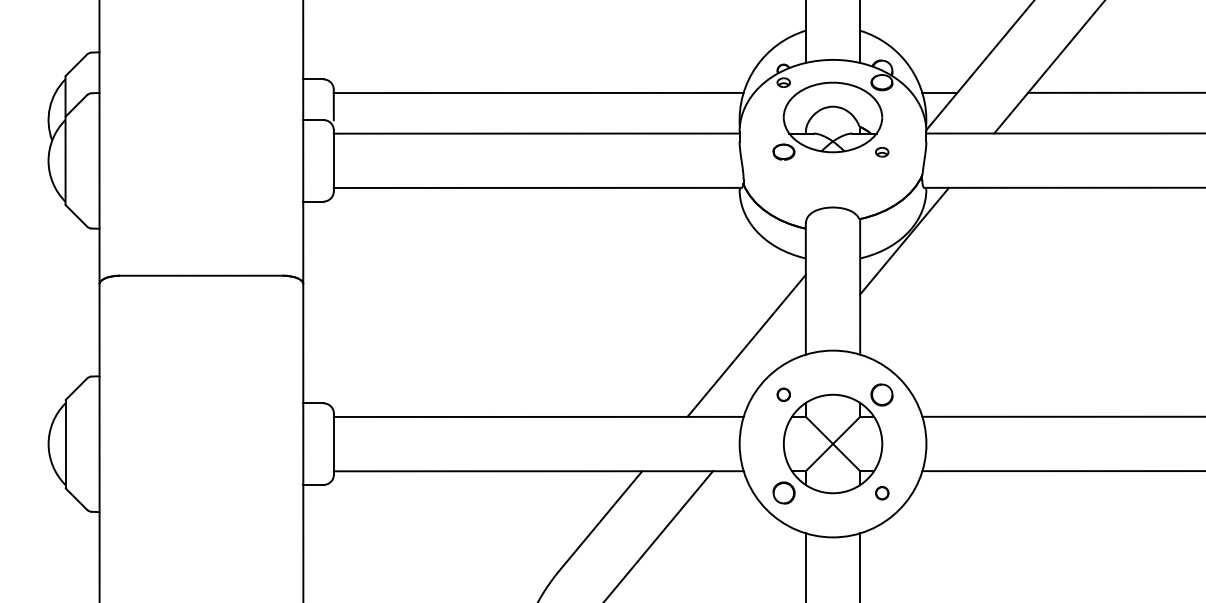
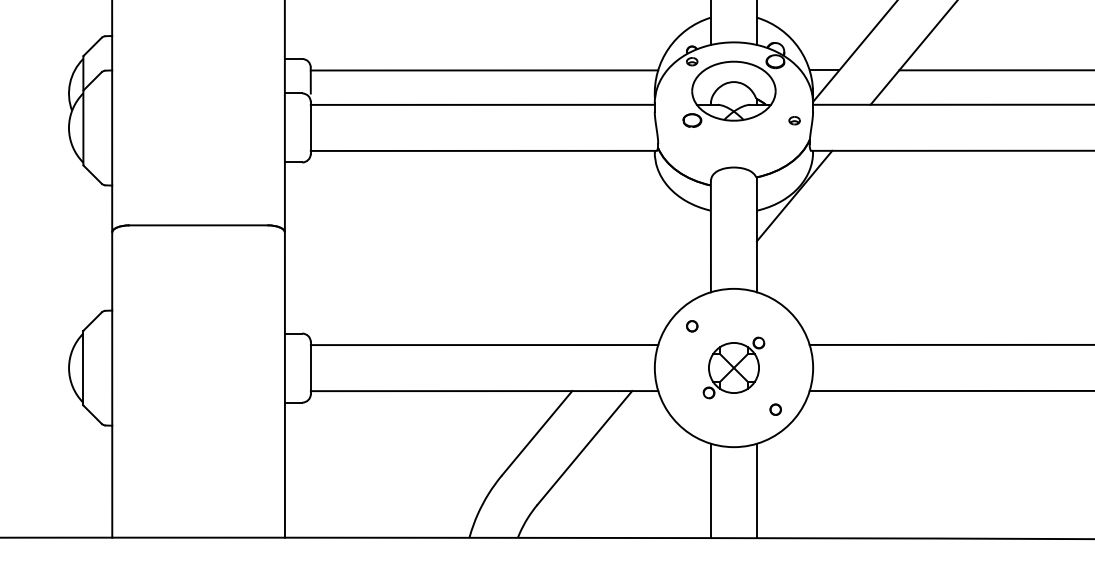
part: (882, 152) -> (794, 120), moved
line: (746, 345) -> (660, 284), removed
part: (832, 443) -> (733, 367), size x0.6

